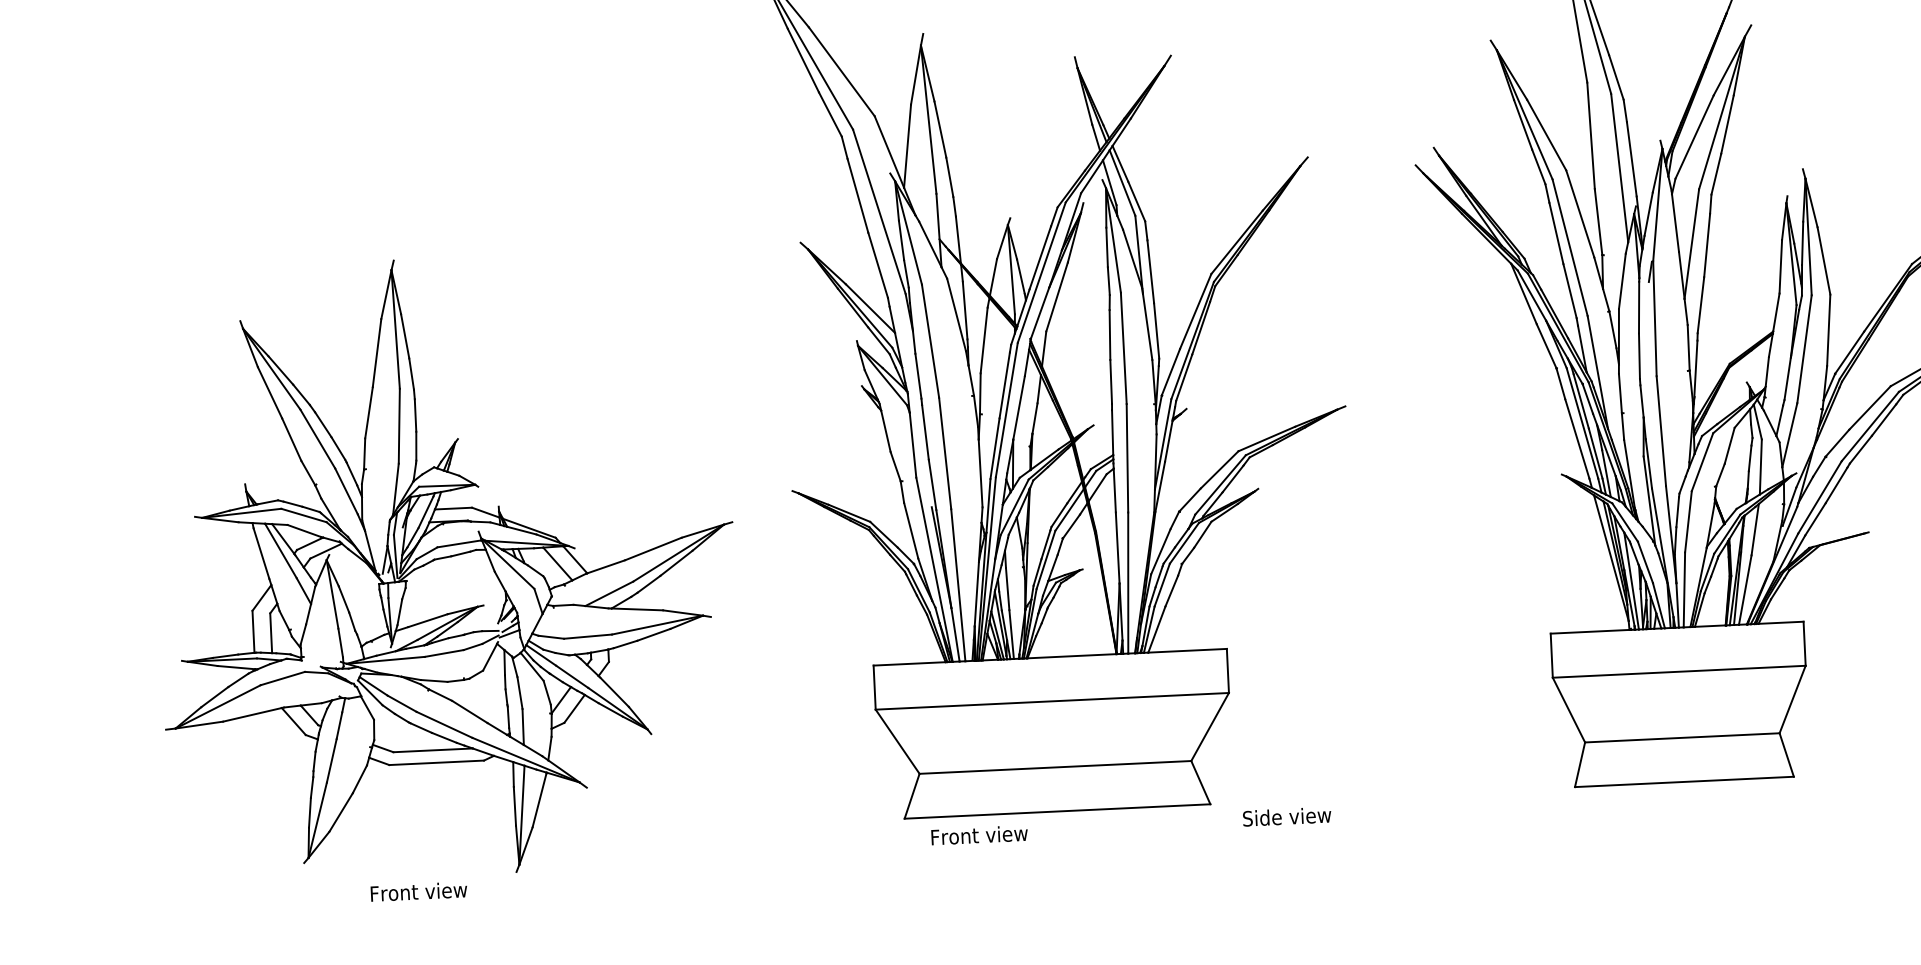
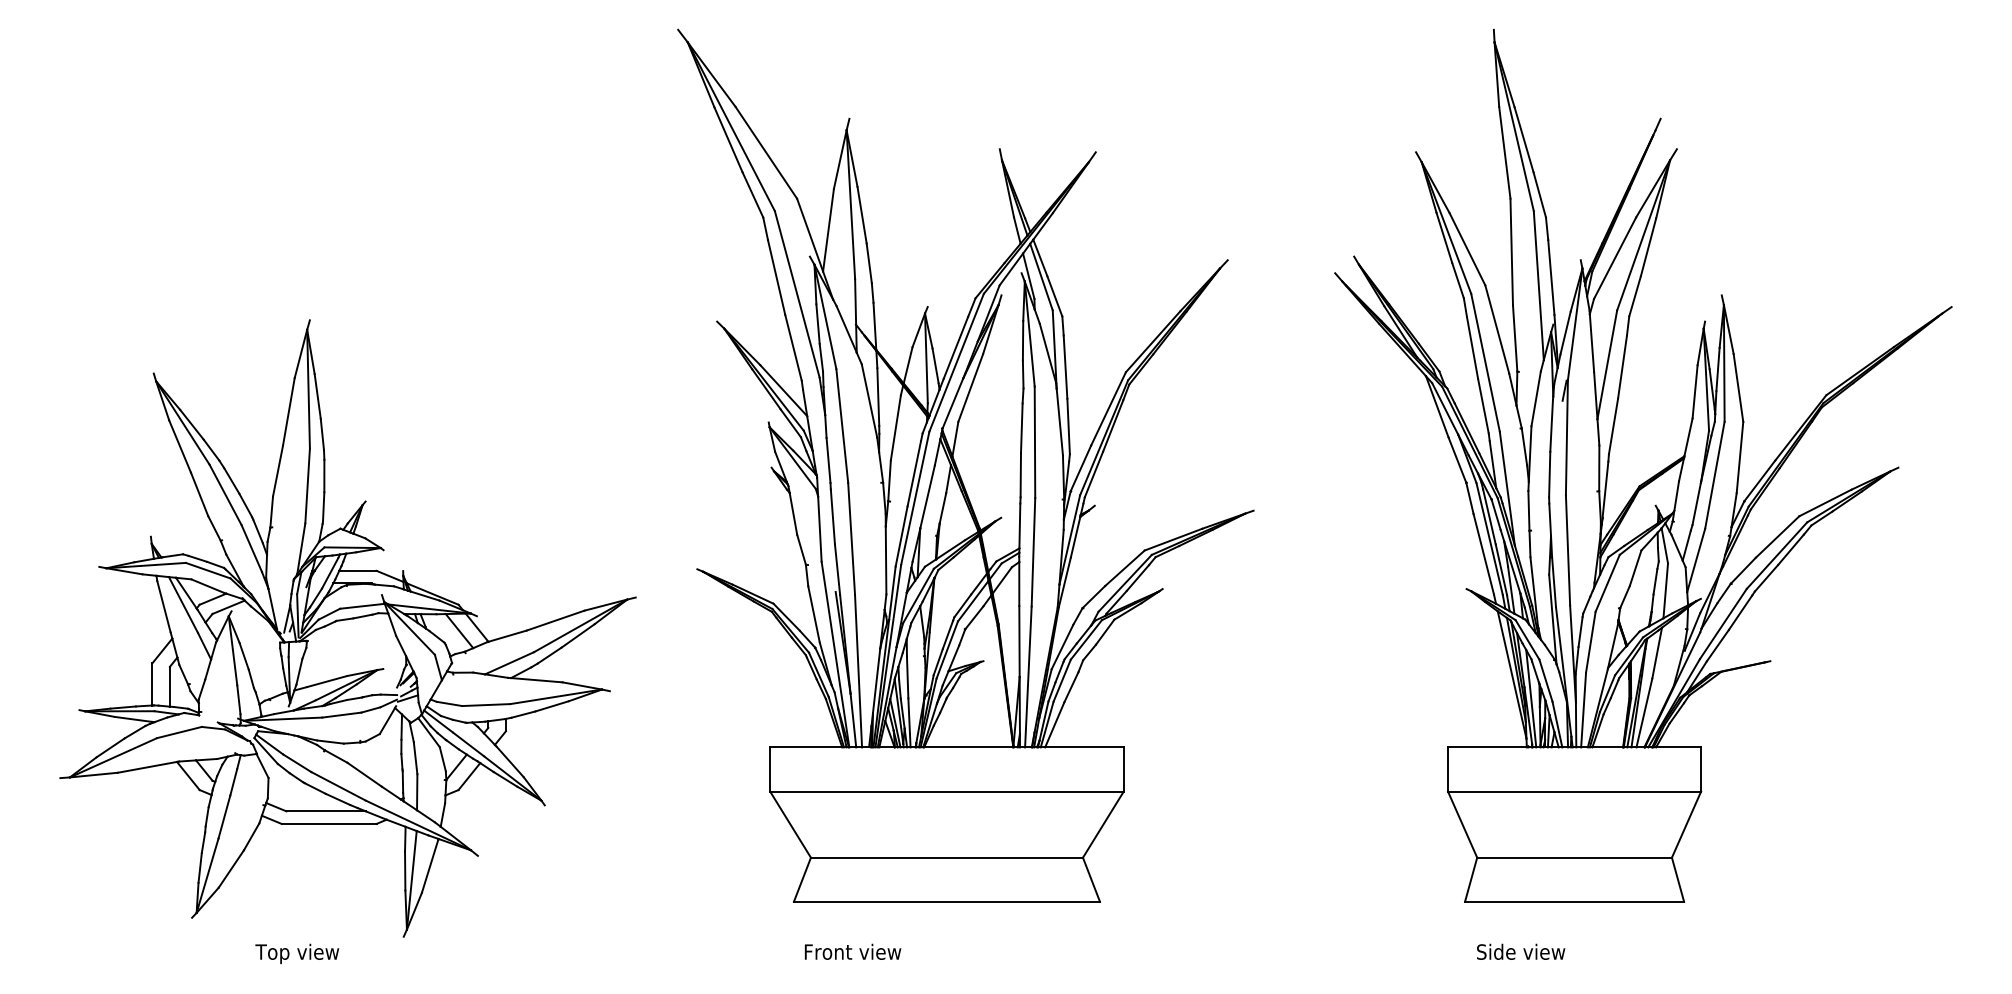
text: (1287, 816) -> (1521, 951), moved
text: (980, 834) -> (853, 951), moved
text: (418, 893) -> (304, 953), Front view -> Top view

